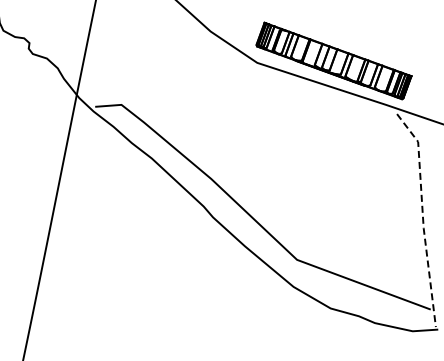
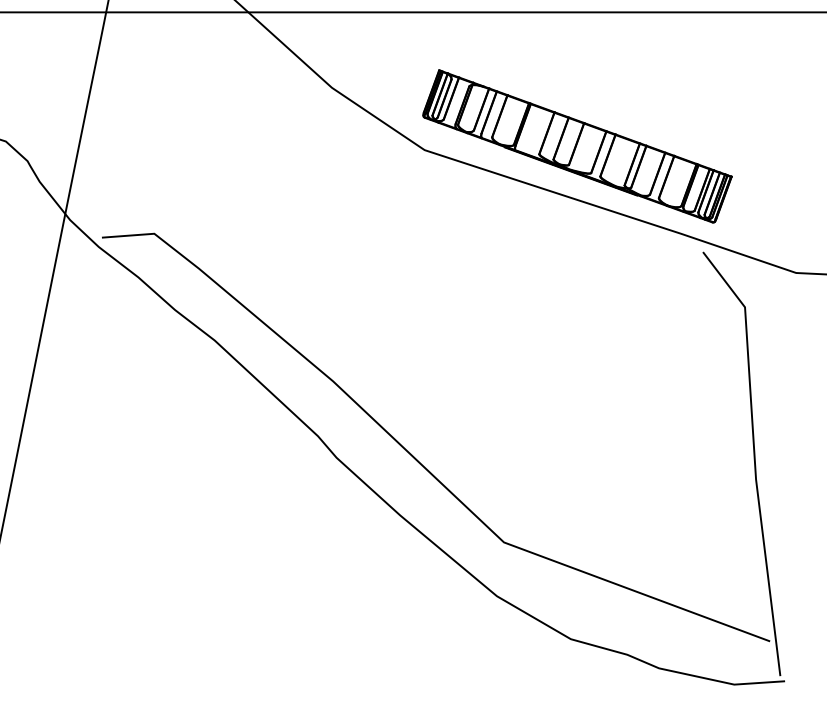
line: (422, 217) -> (753, 458), dashed -> solid

